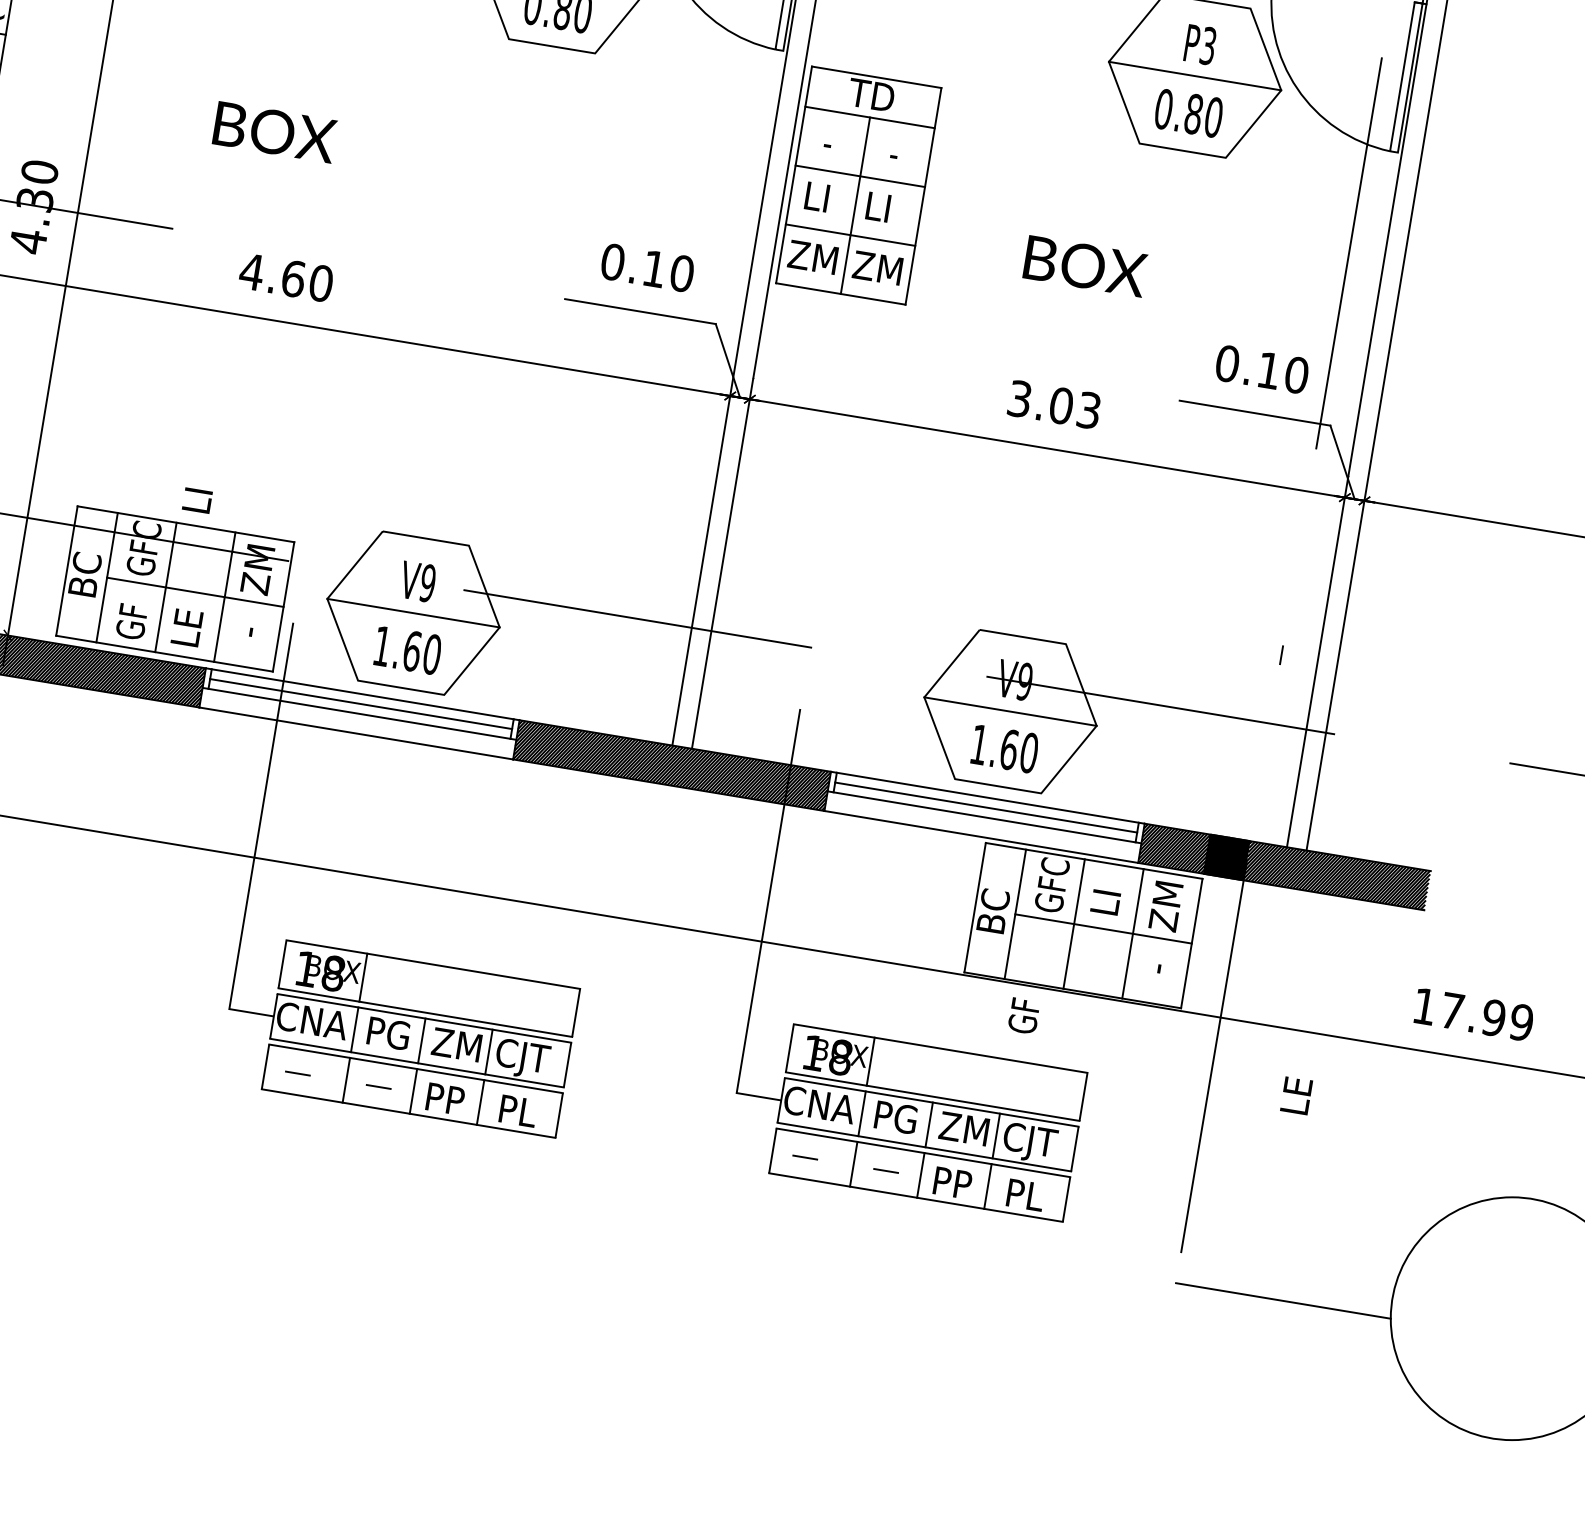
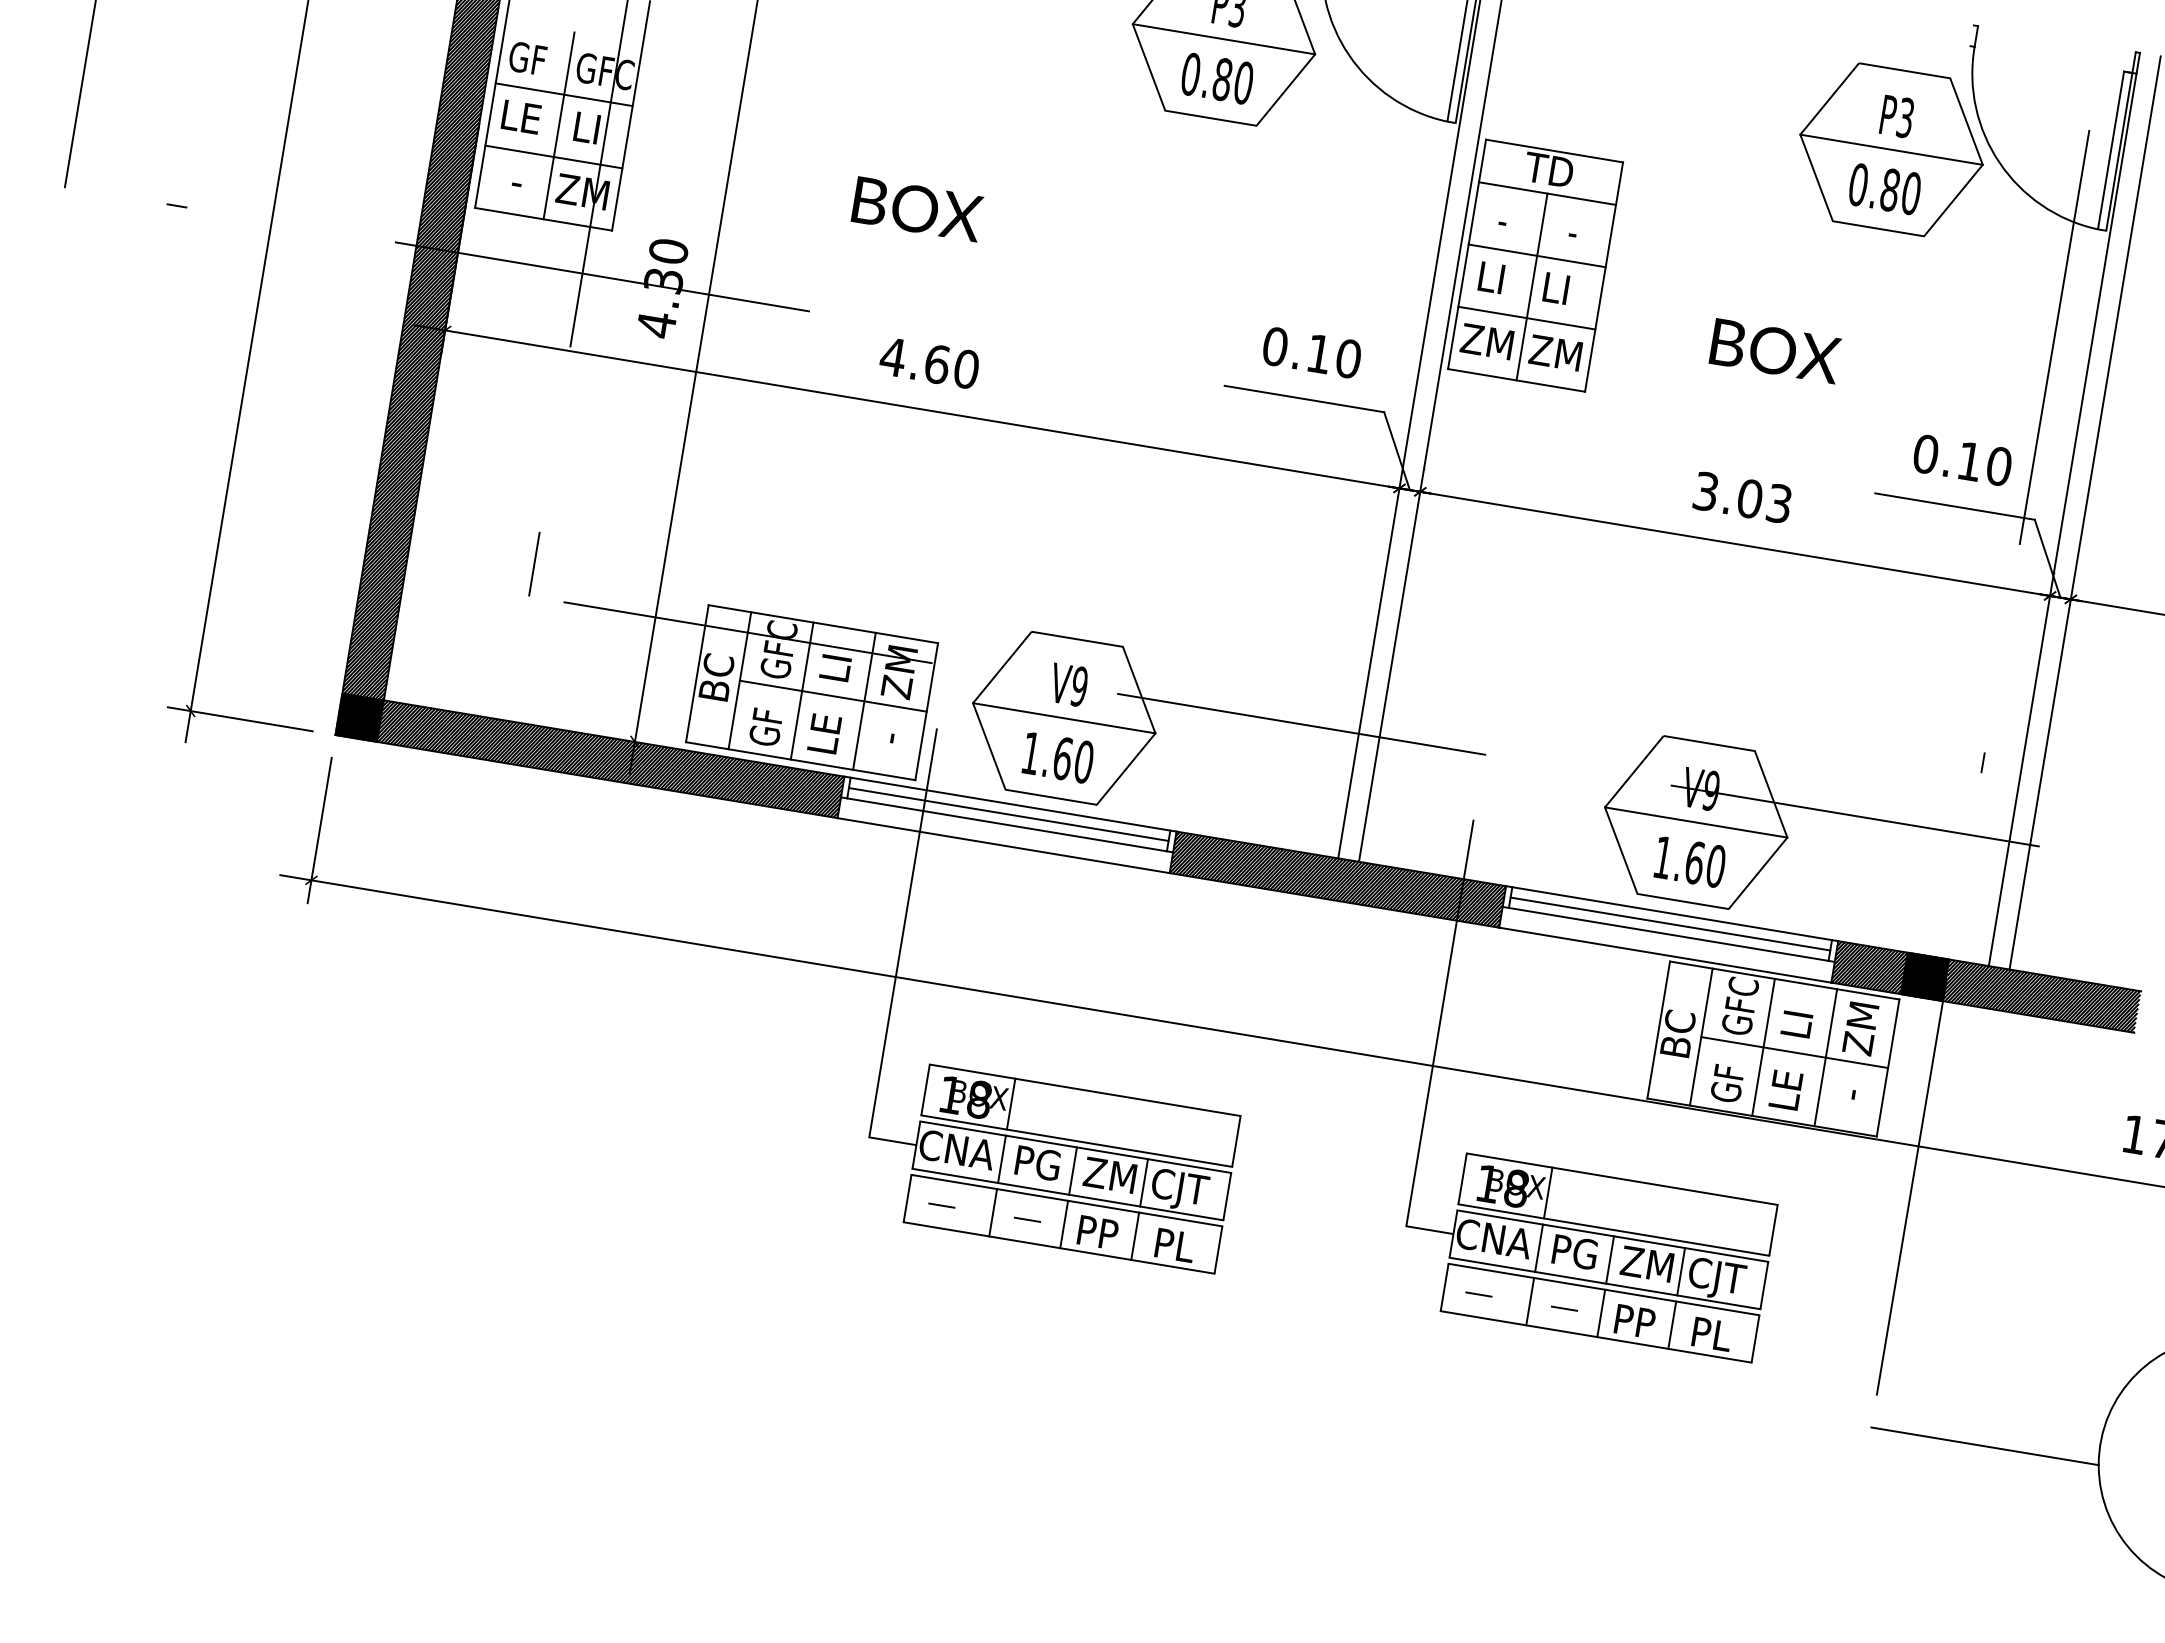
text: (197, 500) -> (835, 668), moved
text: (1024, 1014) -> (1727, 1082), moved
text: (1296, 1095) -> (1785, 1089), moved

